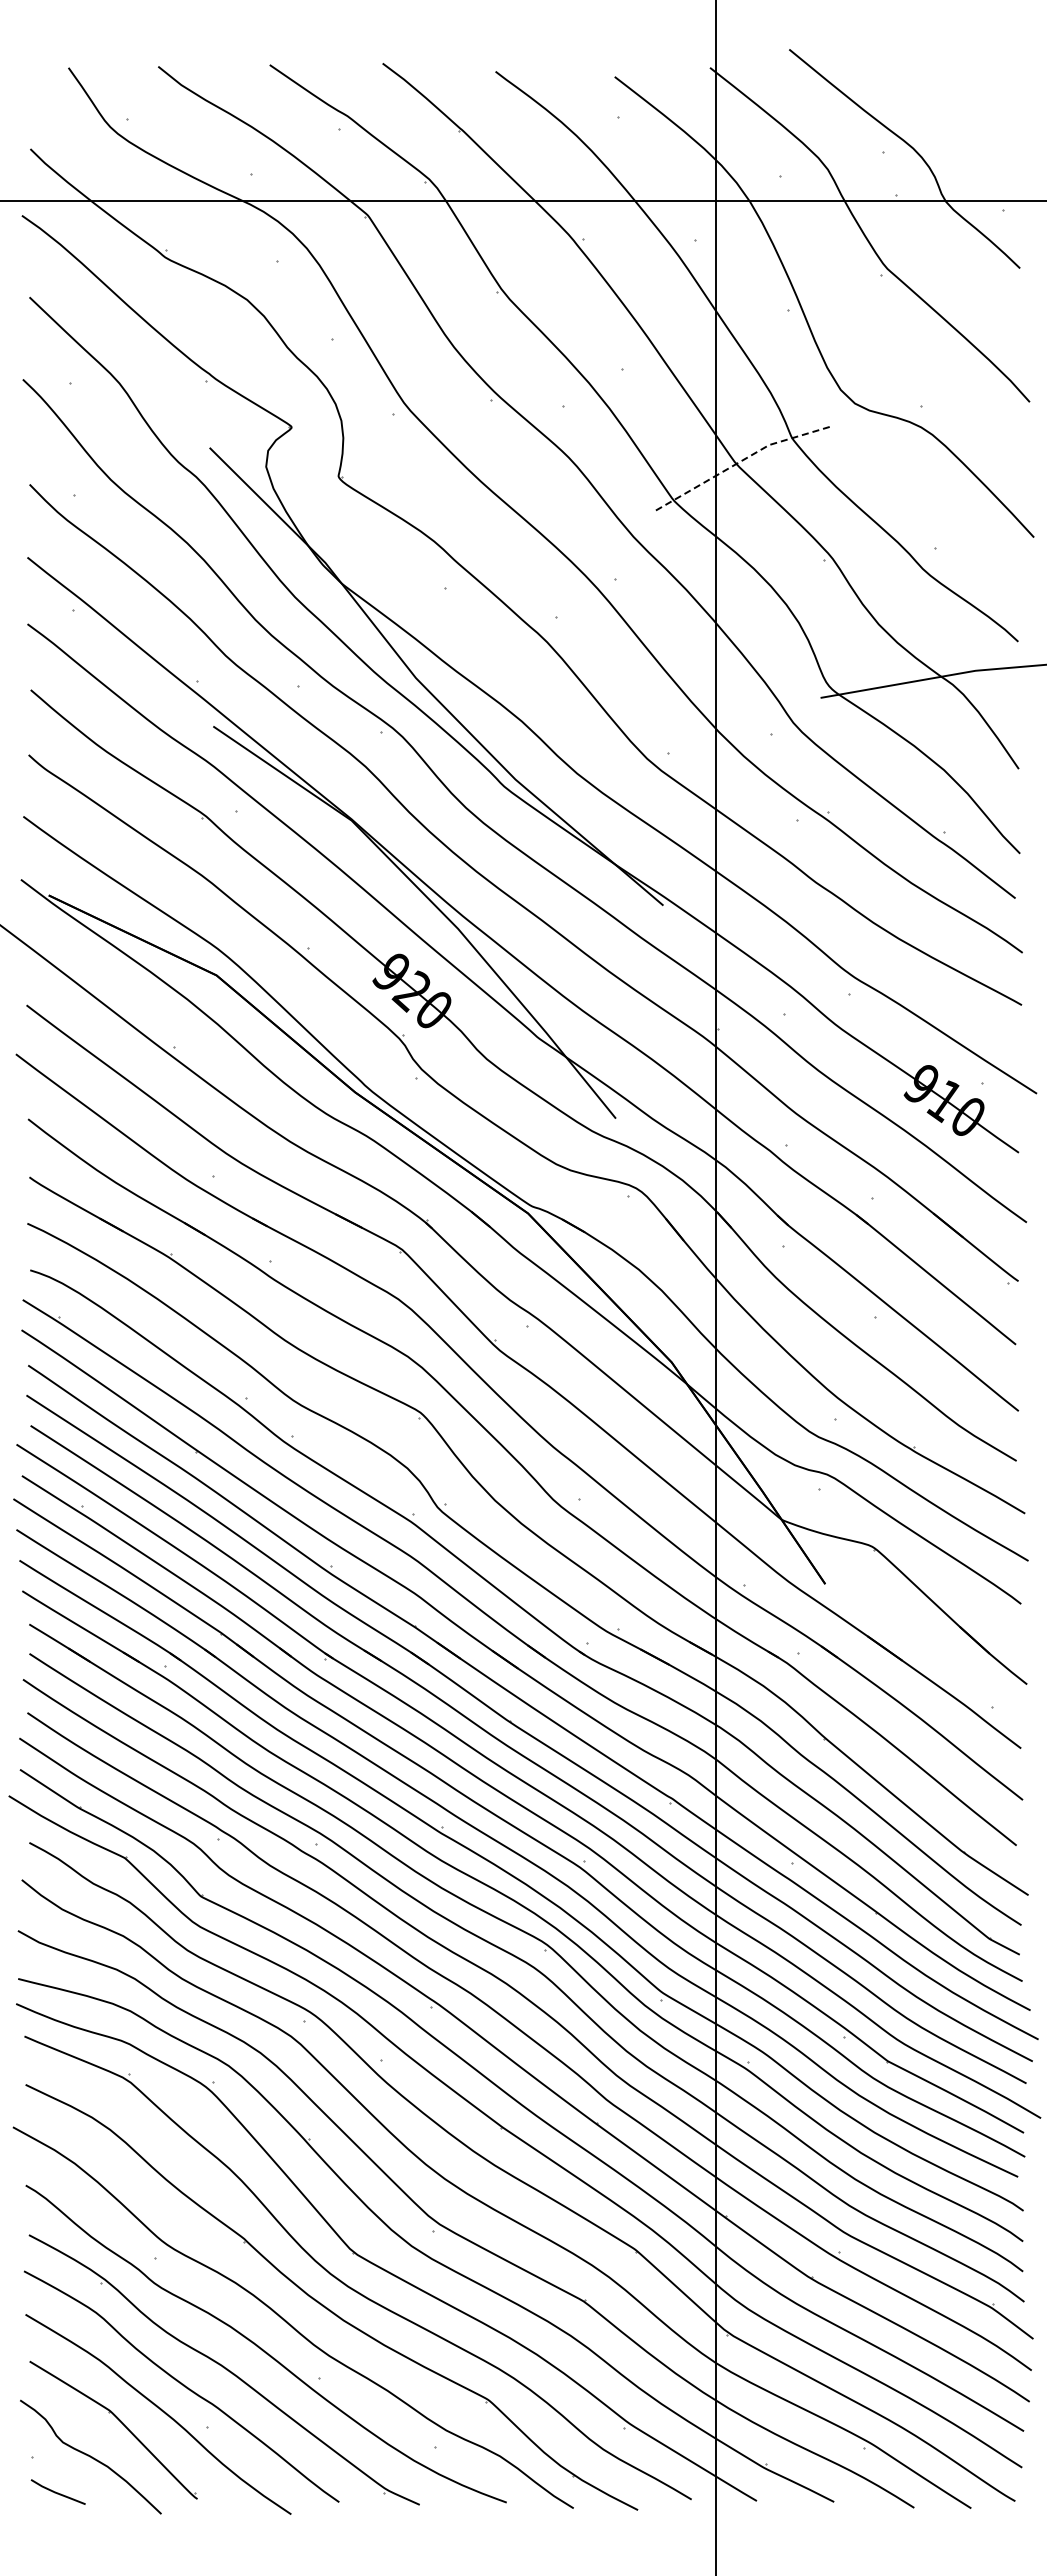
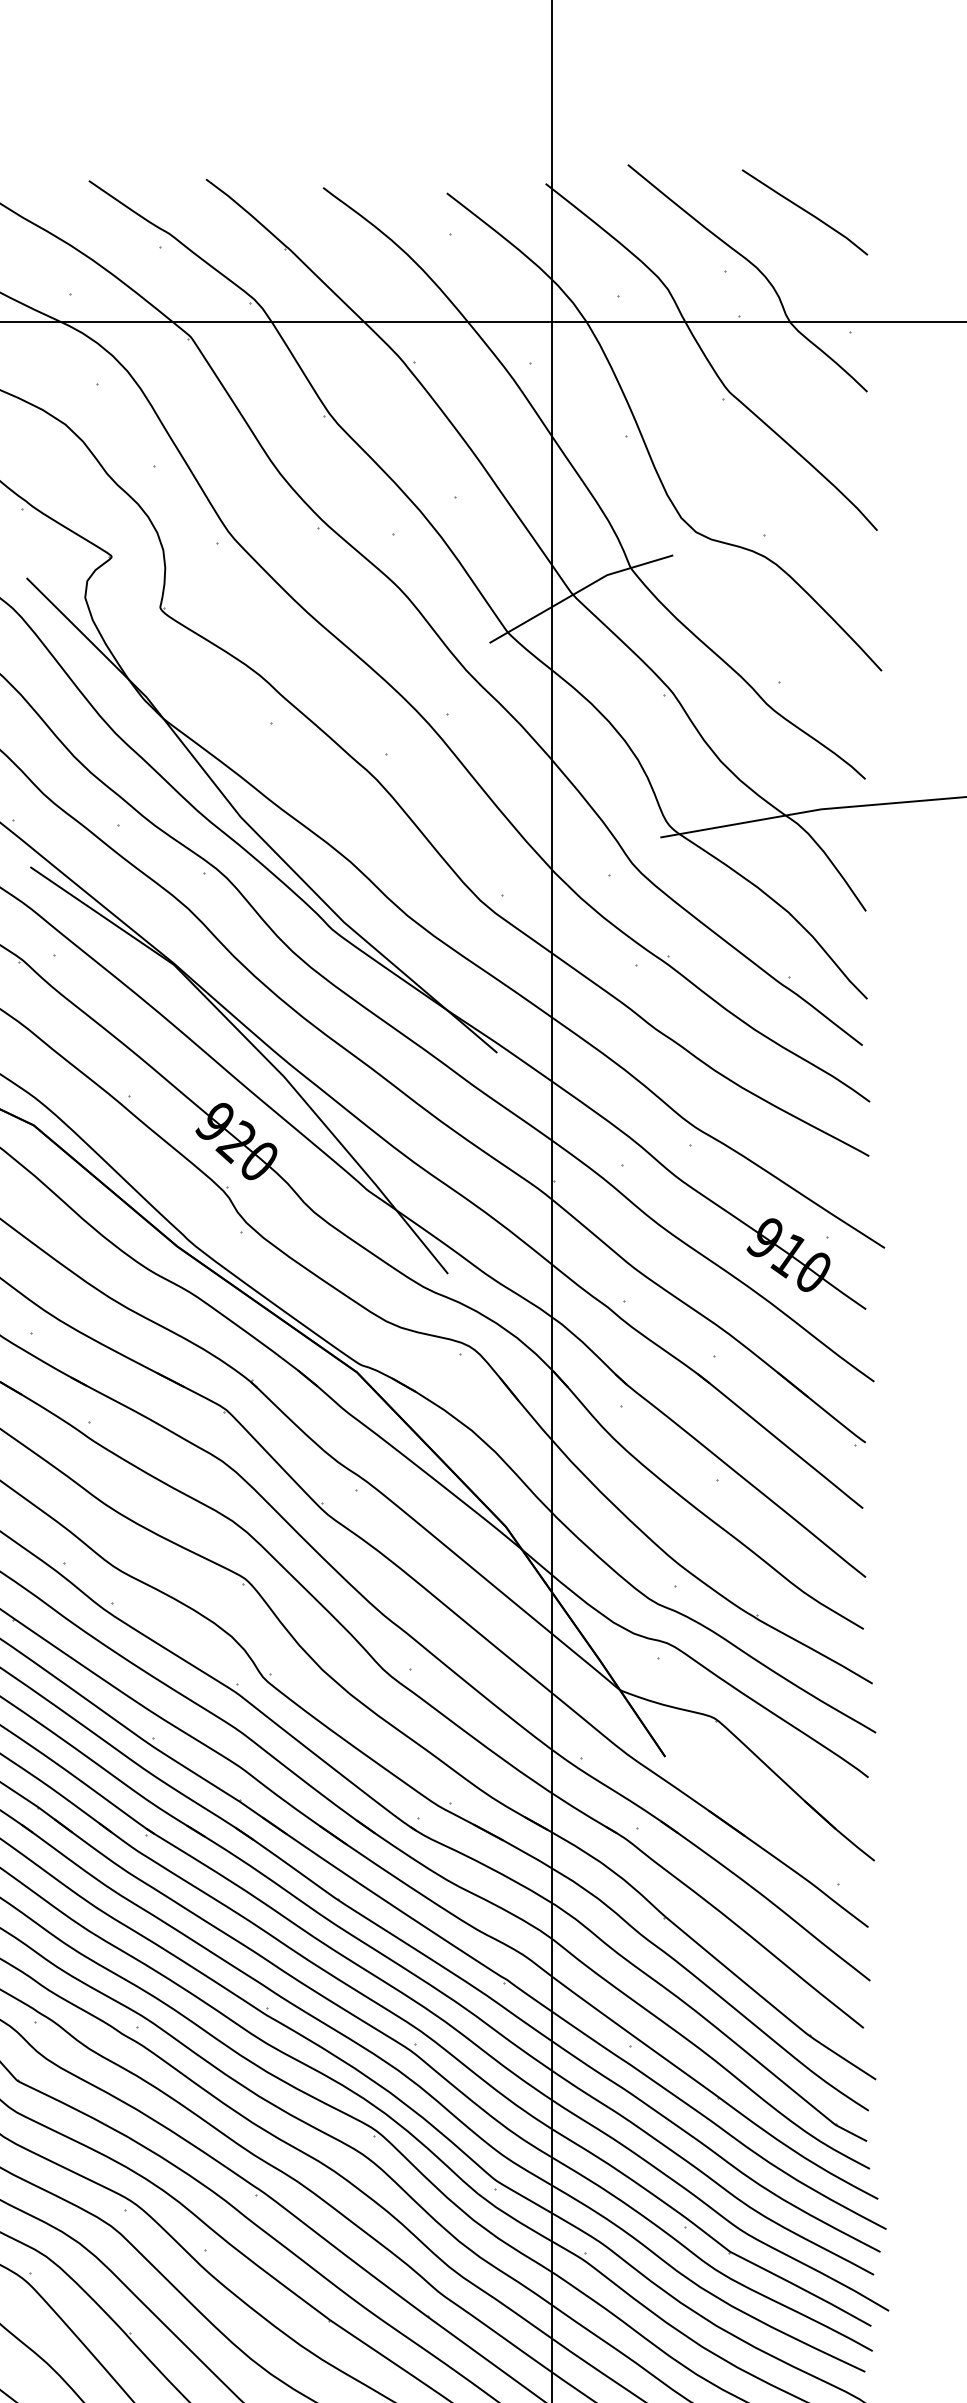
line: (959, 94) -> (804, 211), added
line: (742, 460) -> (579, 591), dashed -> solid

